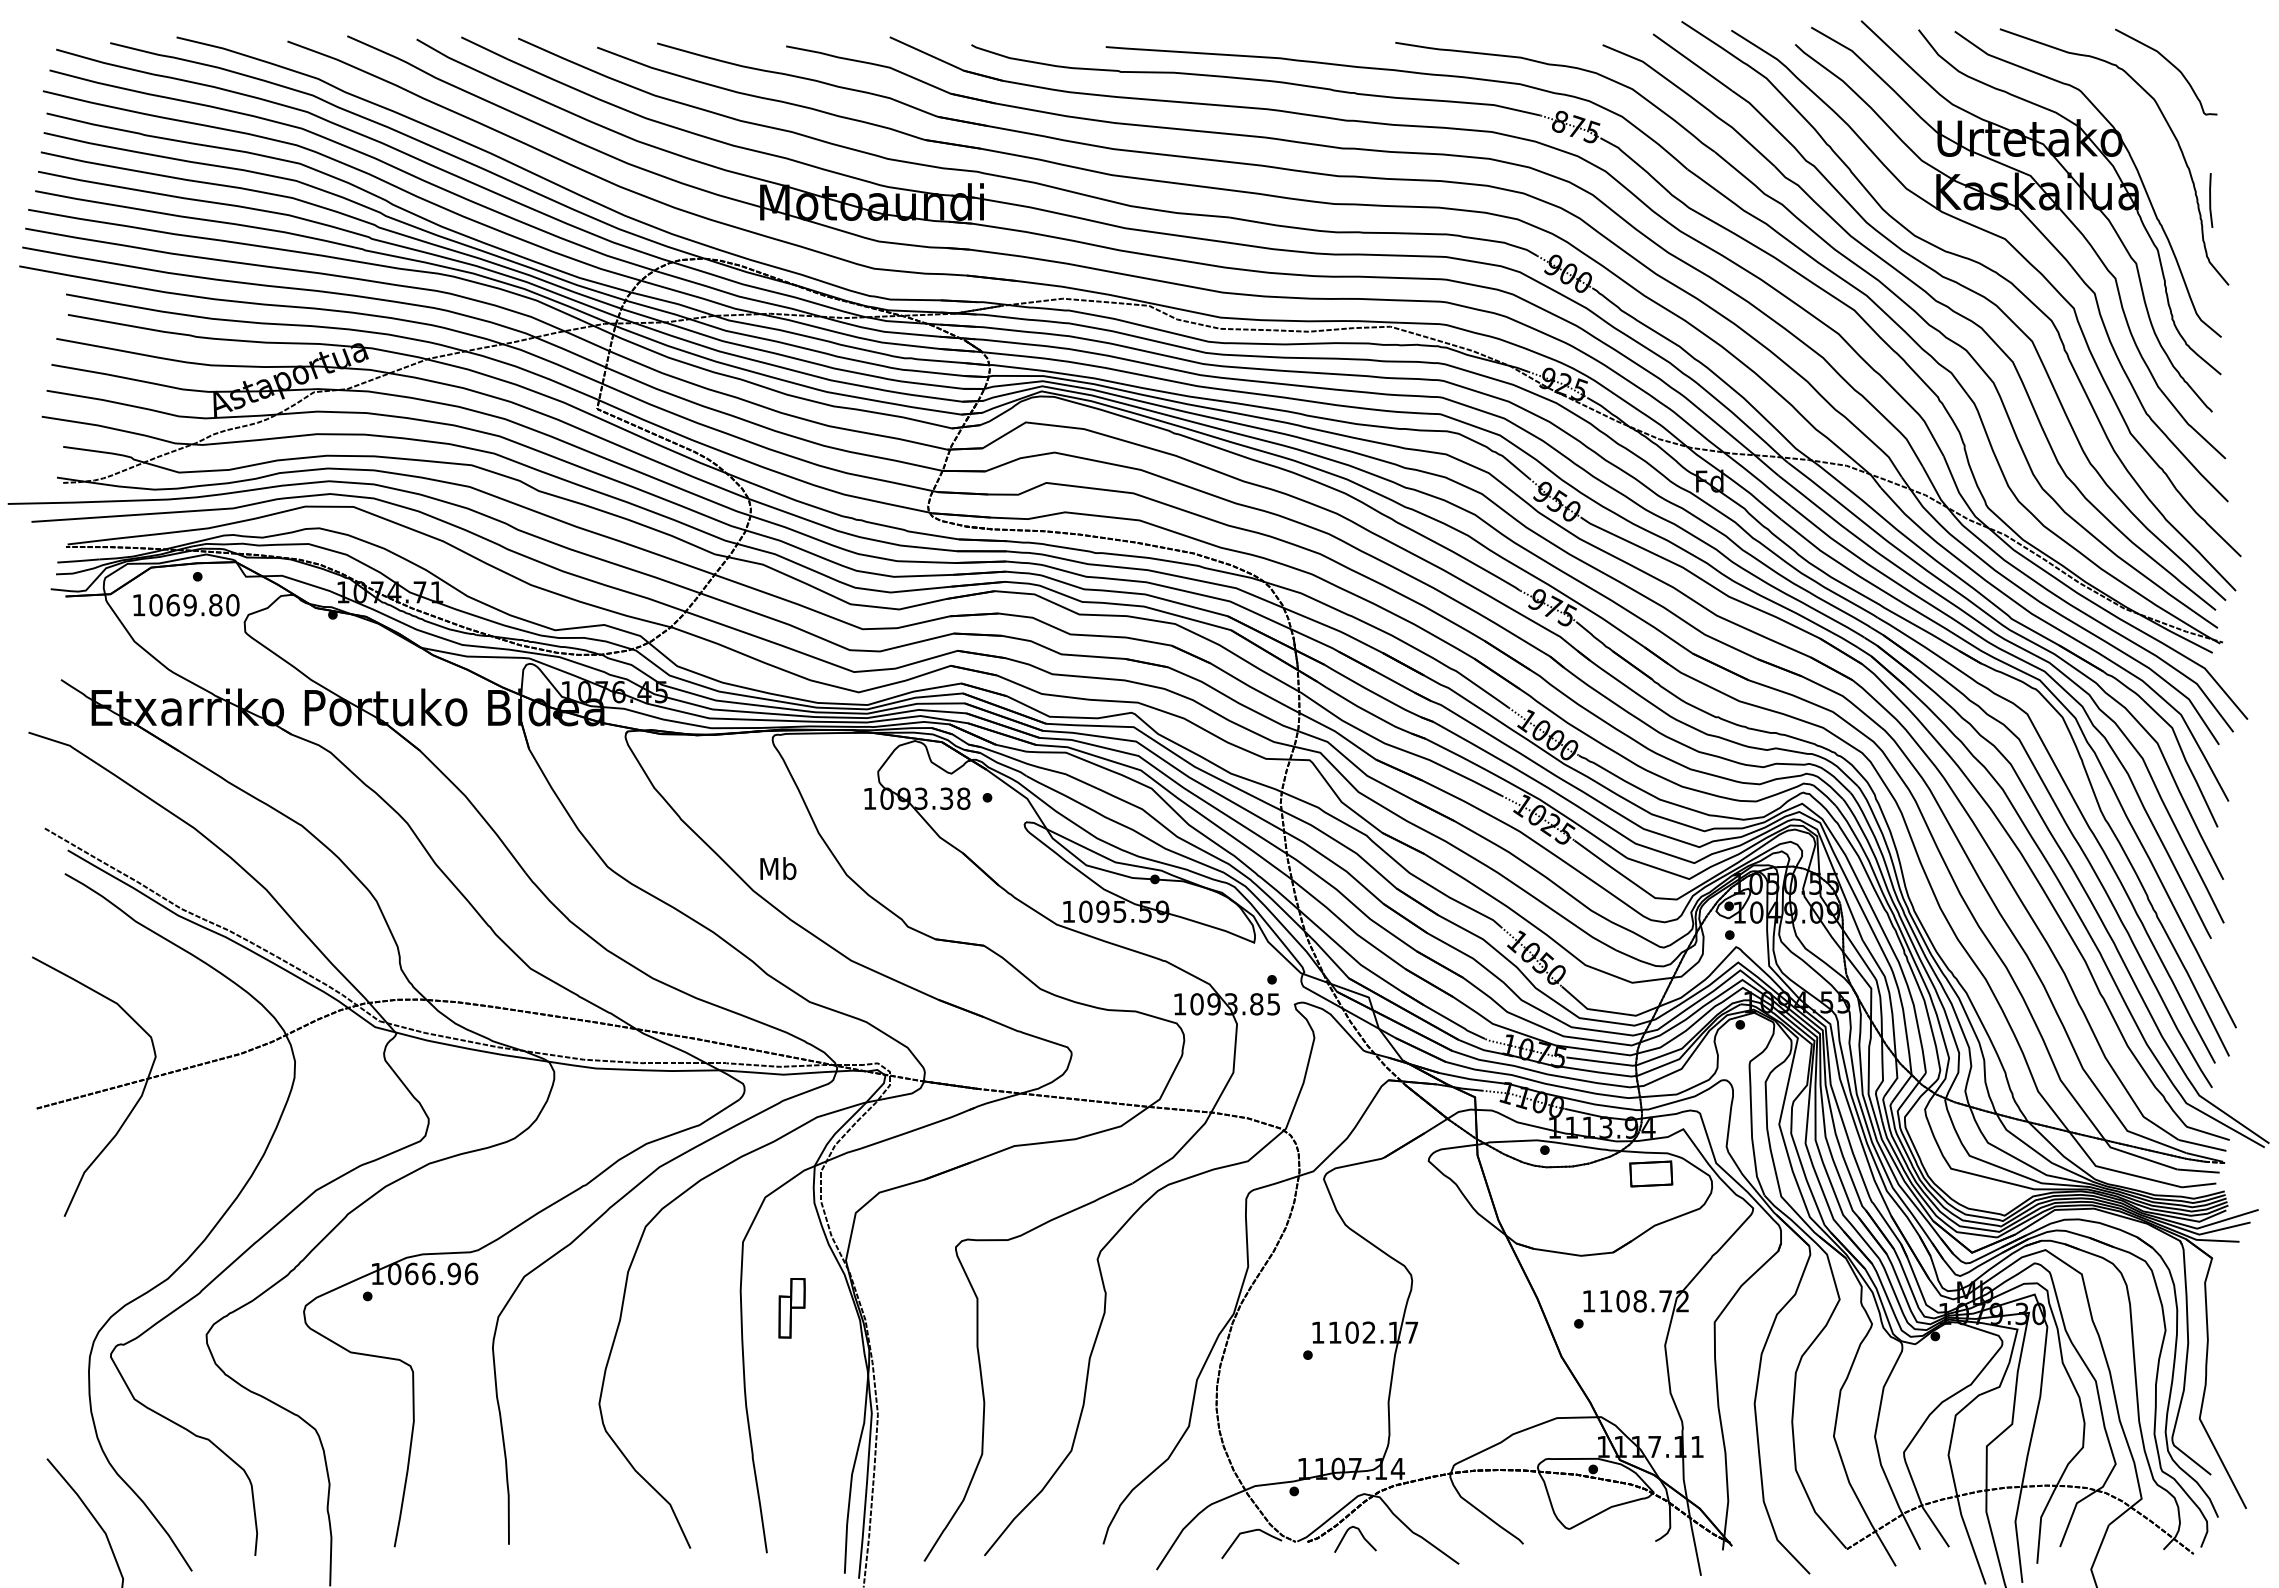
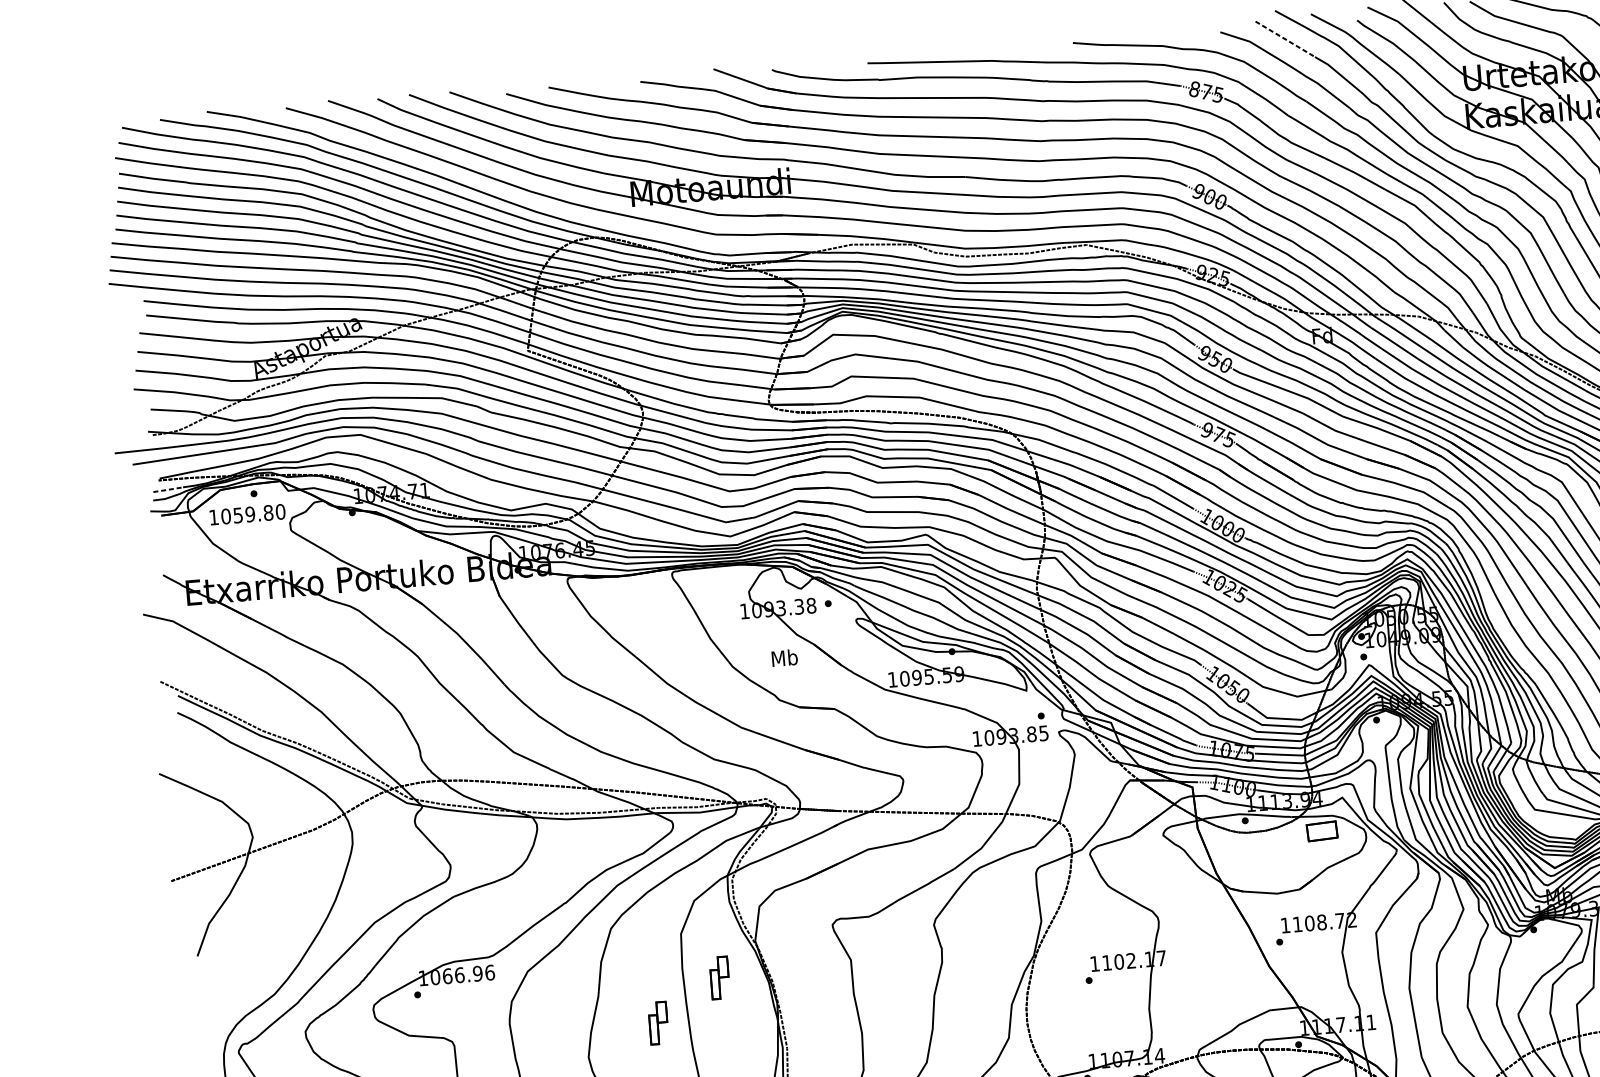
line: (1693, 63) -> (1285, 39), solid -> dashed
line: (78, 561) -> (168, 490), solid -> dashed
text: (172, 605) -> (237, 515), 1069.80 -> 1059.80
text: (778, 868) -> (784, 657), moved
part: (700, 1364) -> (658, 1023), added

